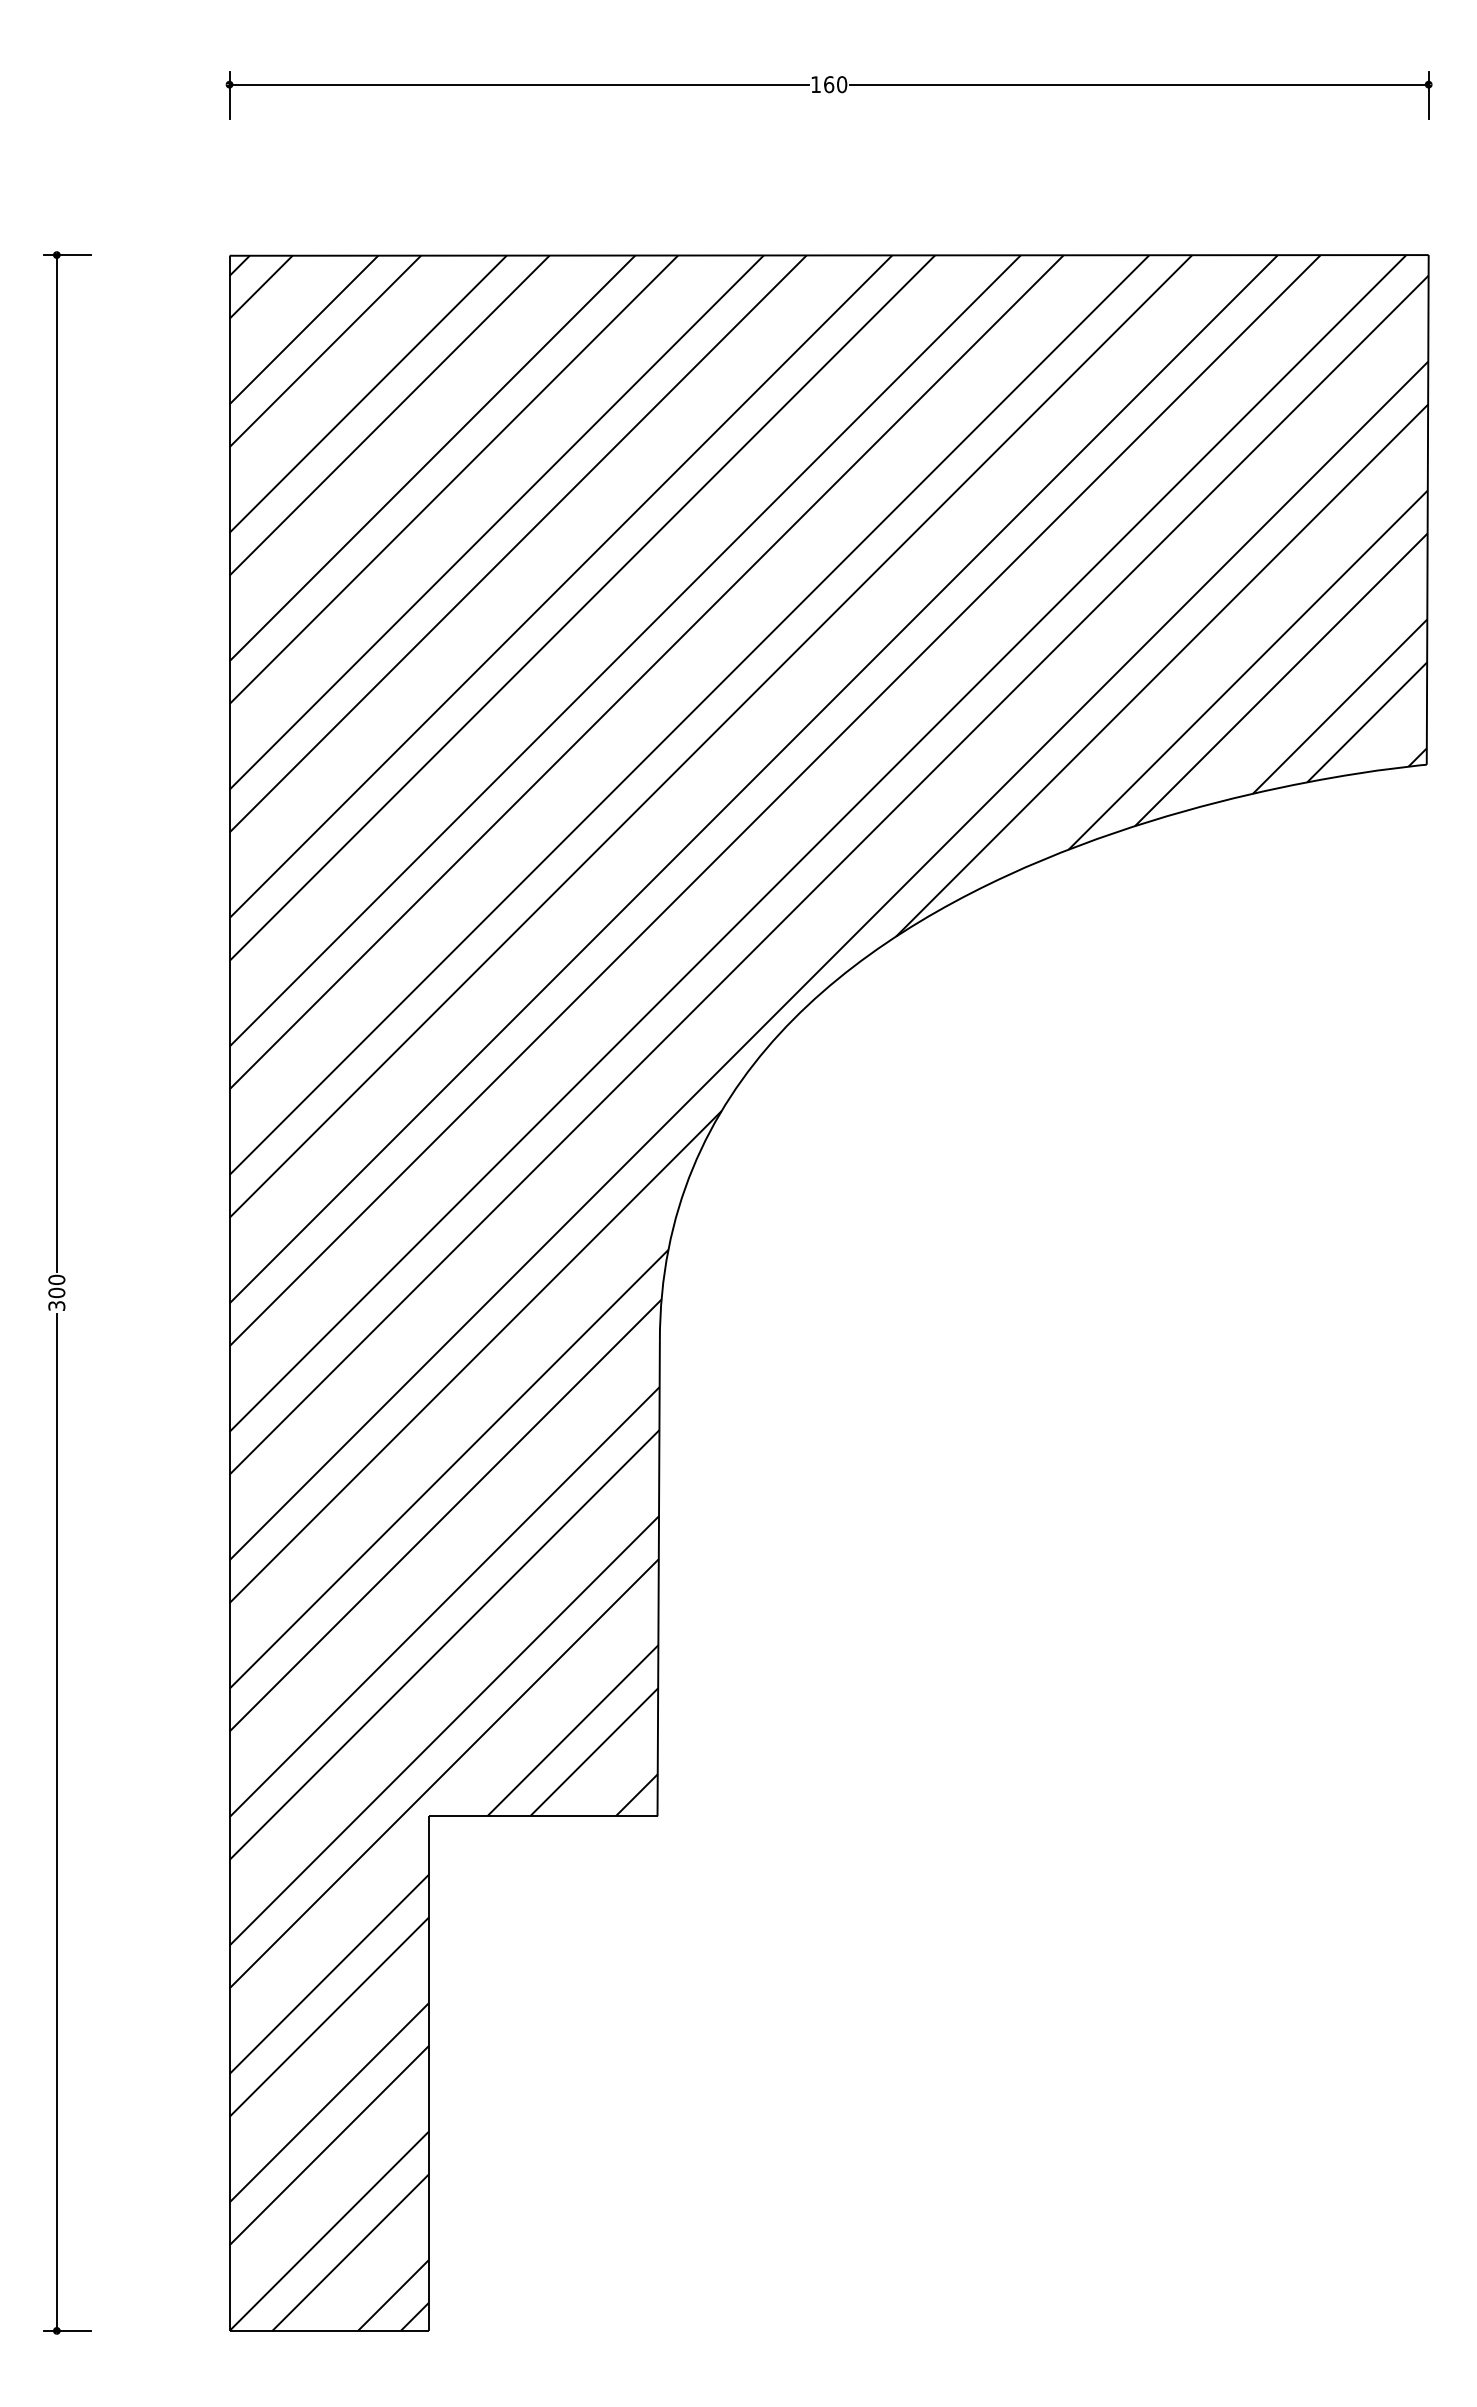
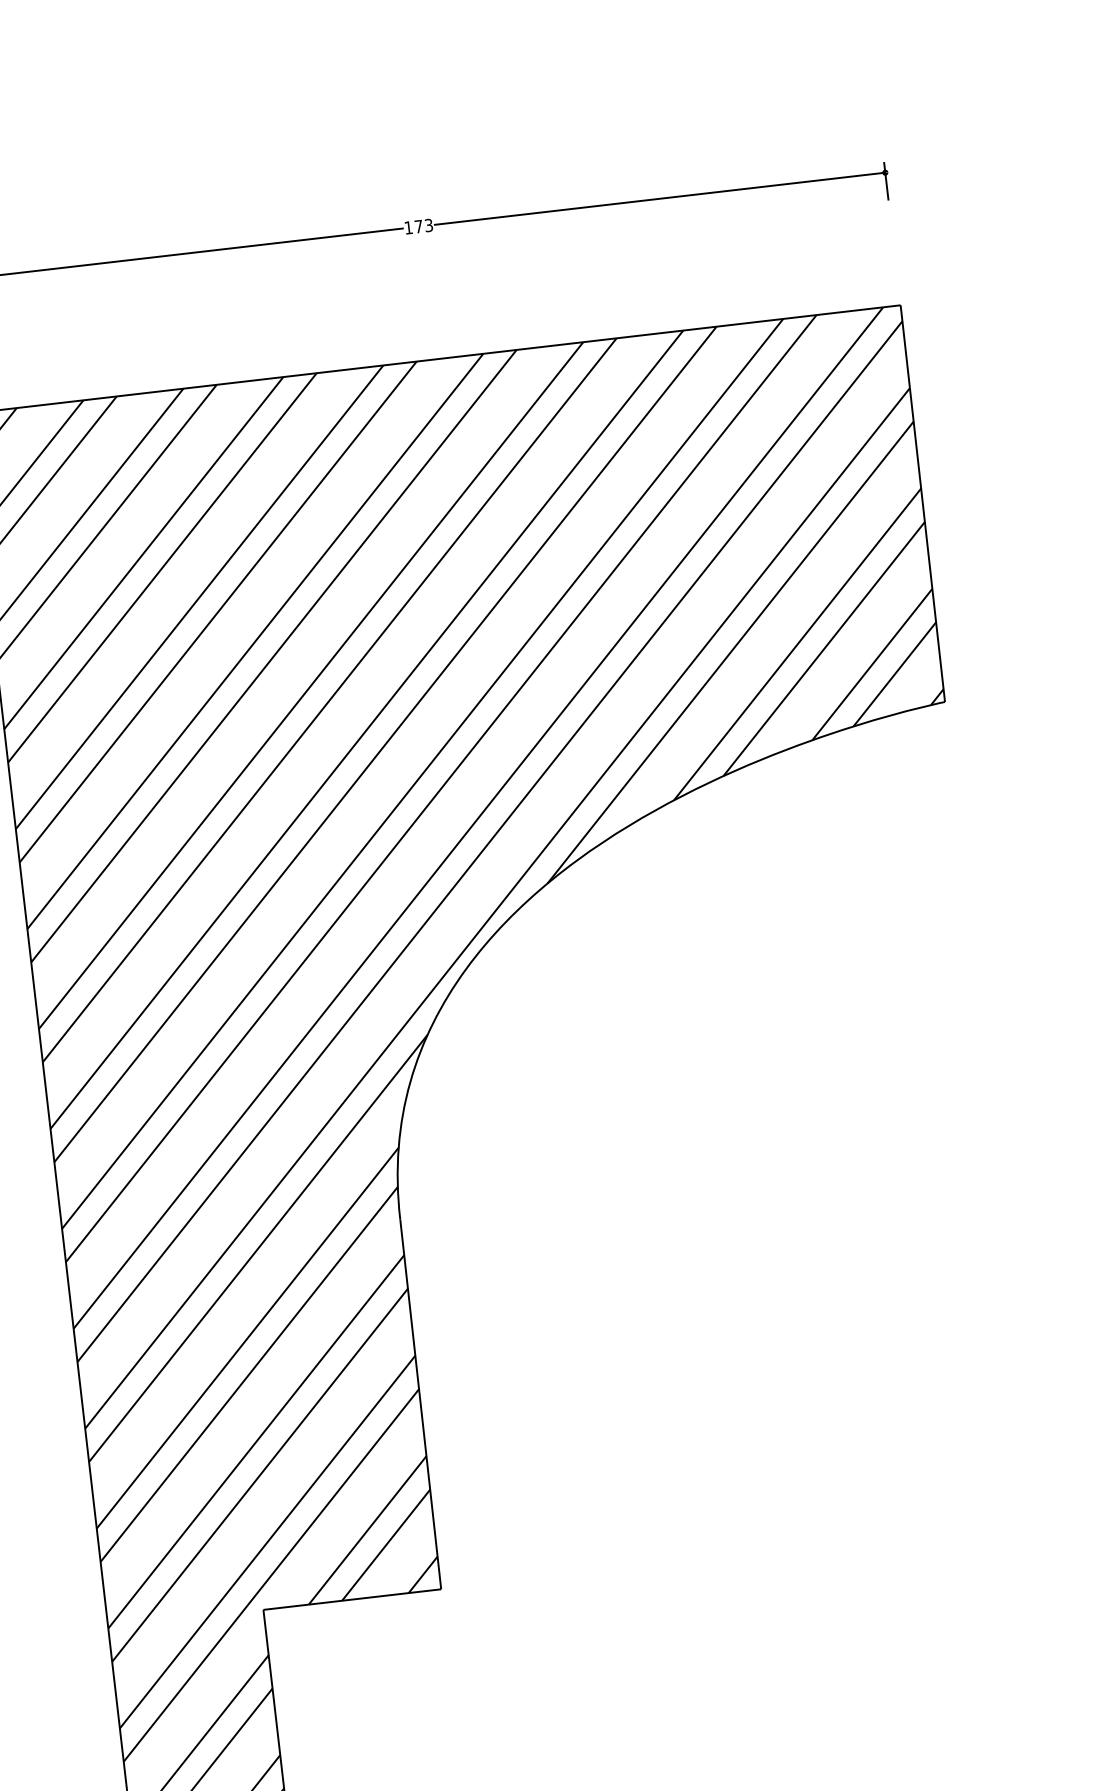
text: (835, 84) -> (423, 225), 160 -> 173

